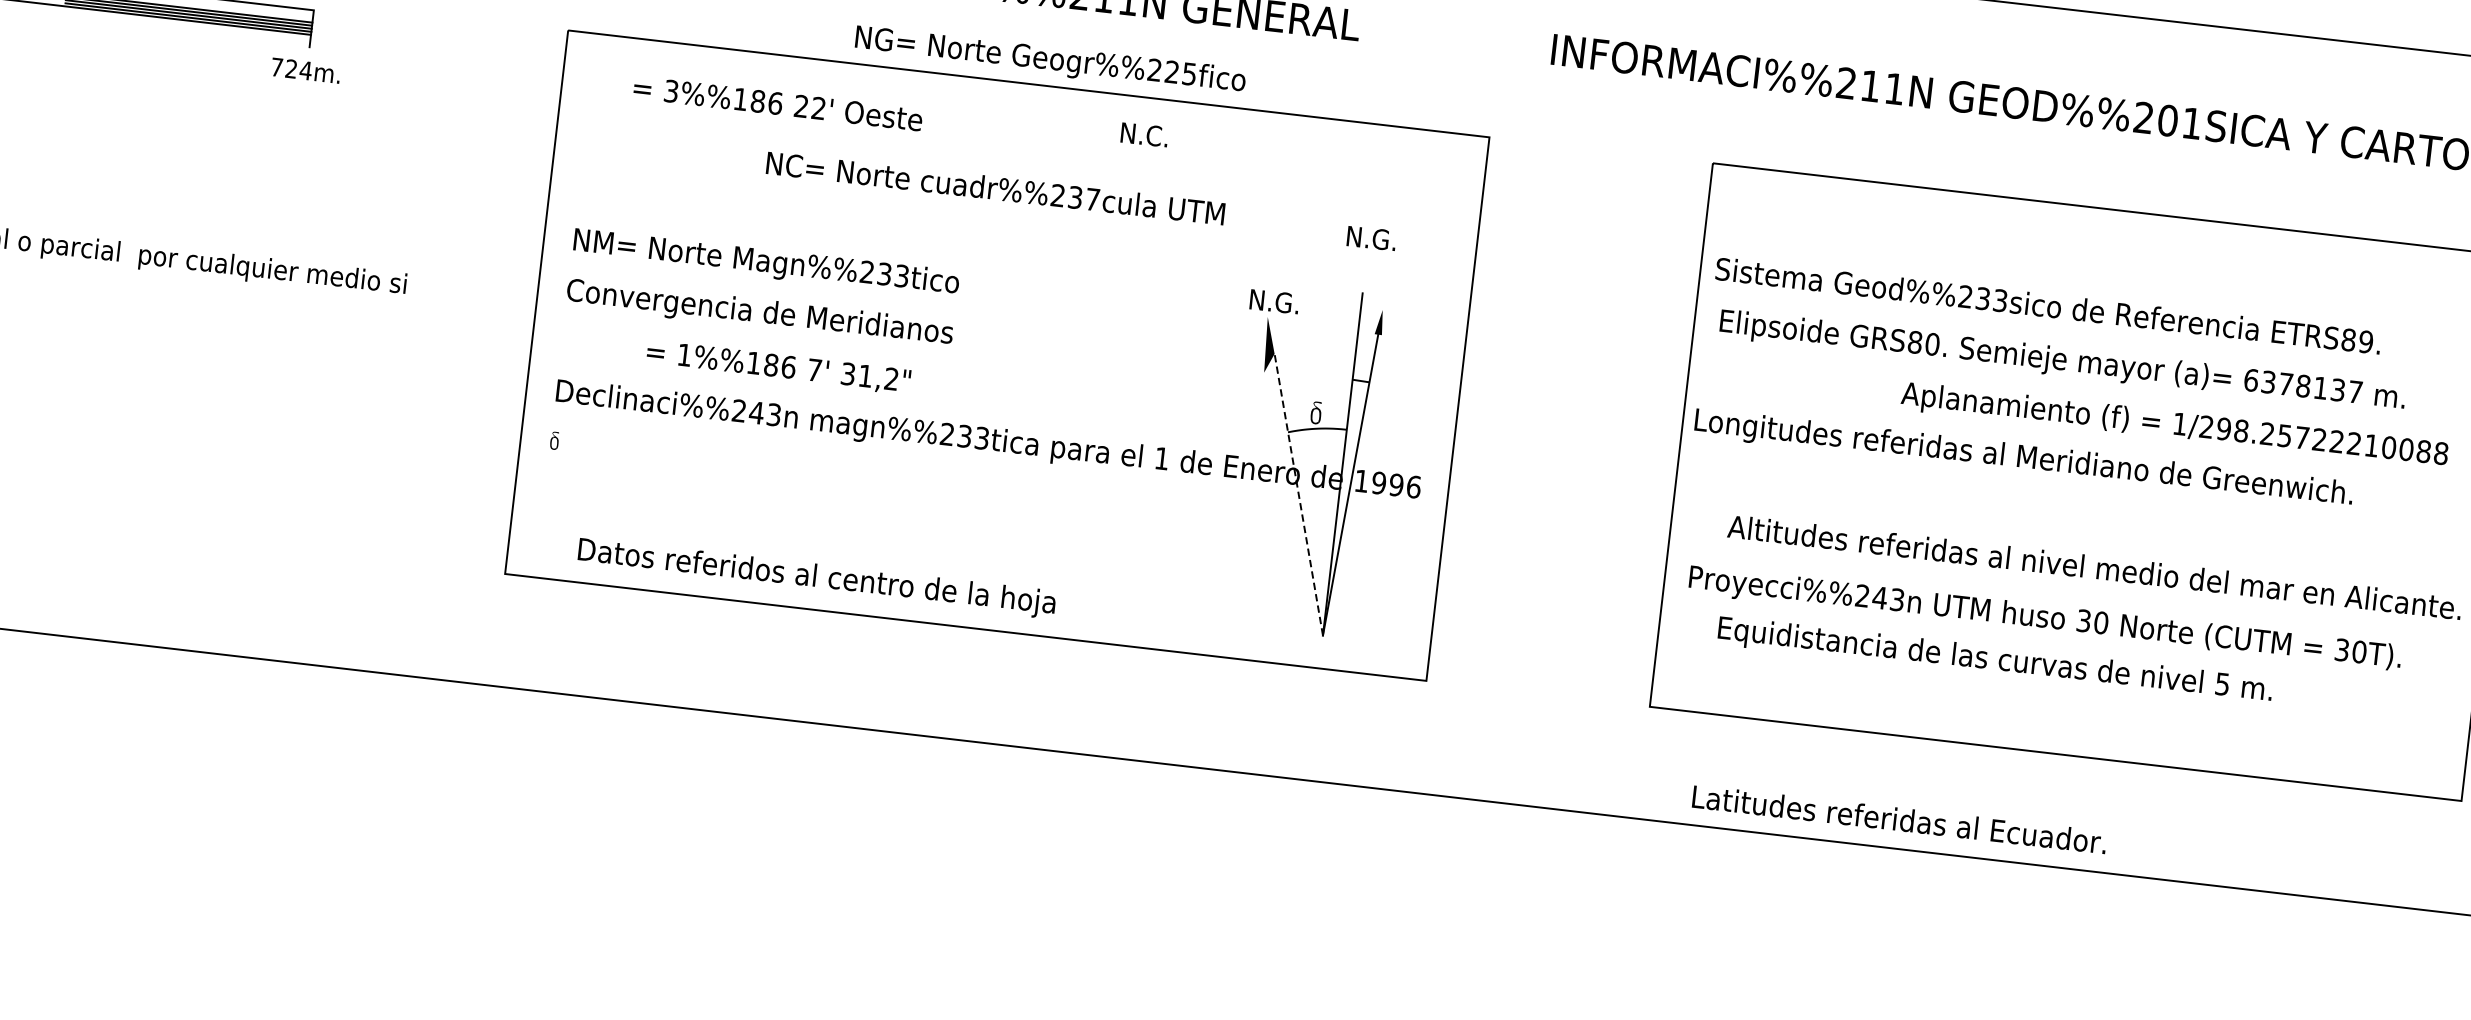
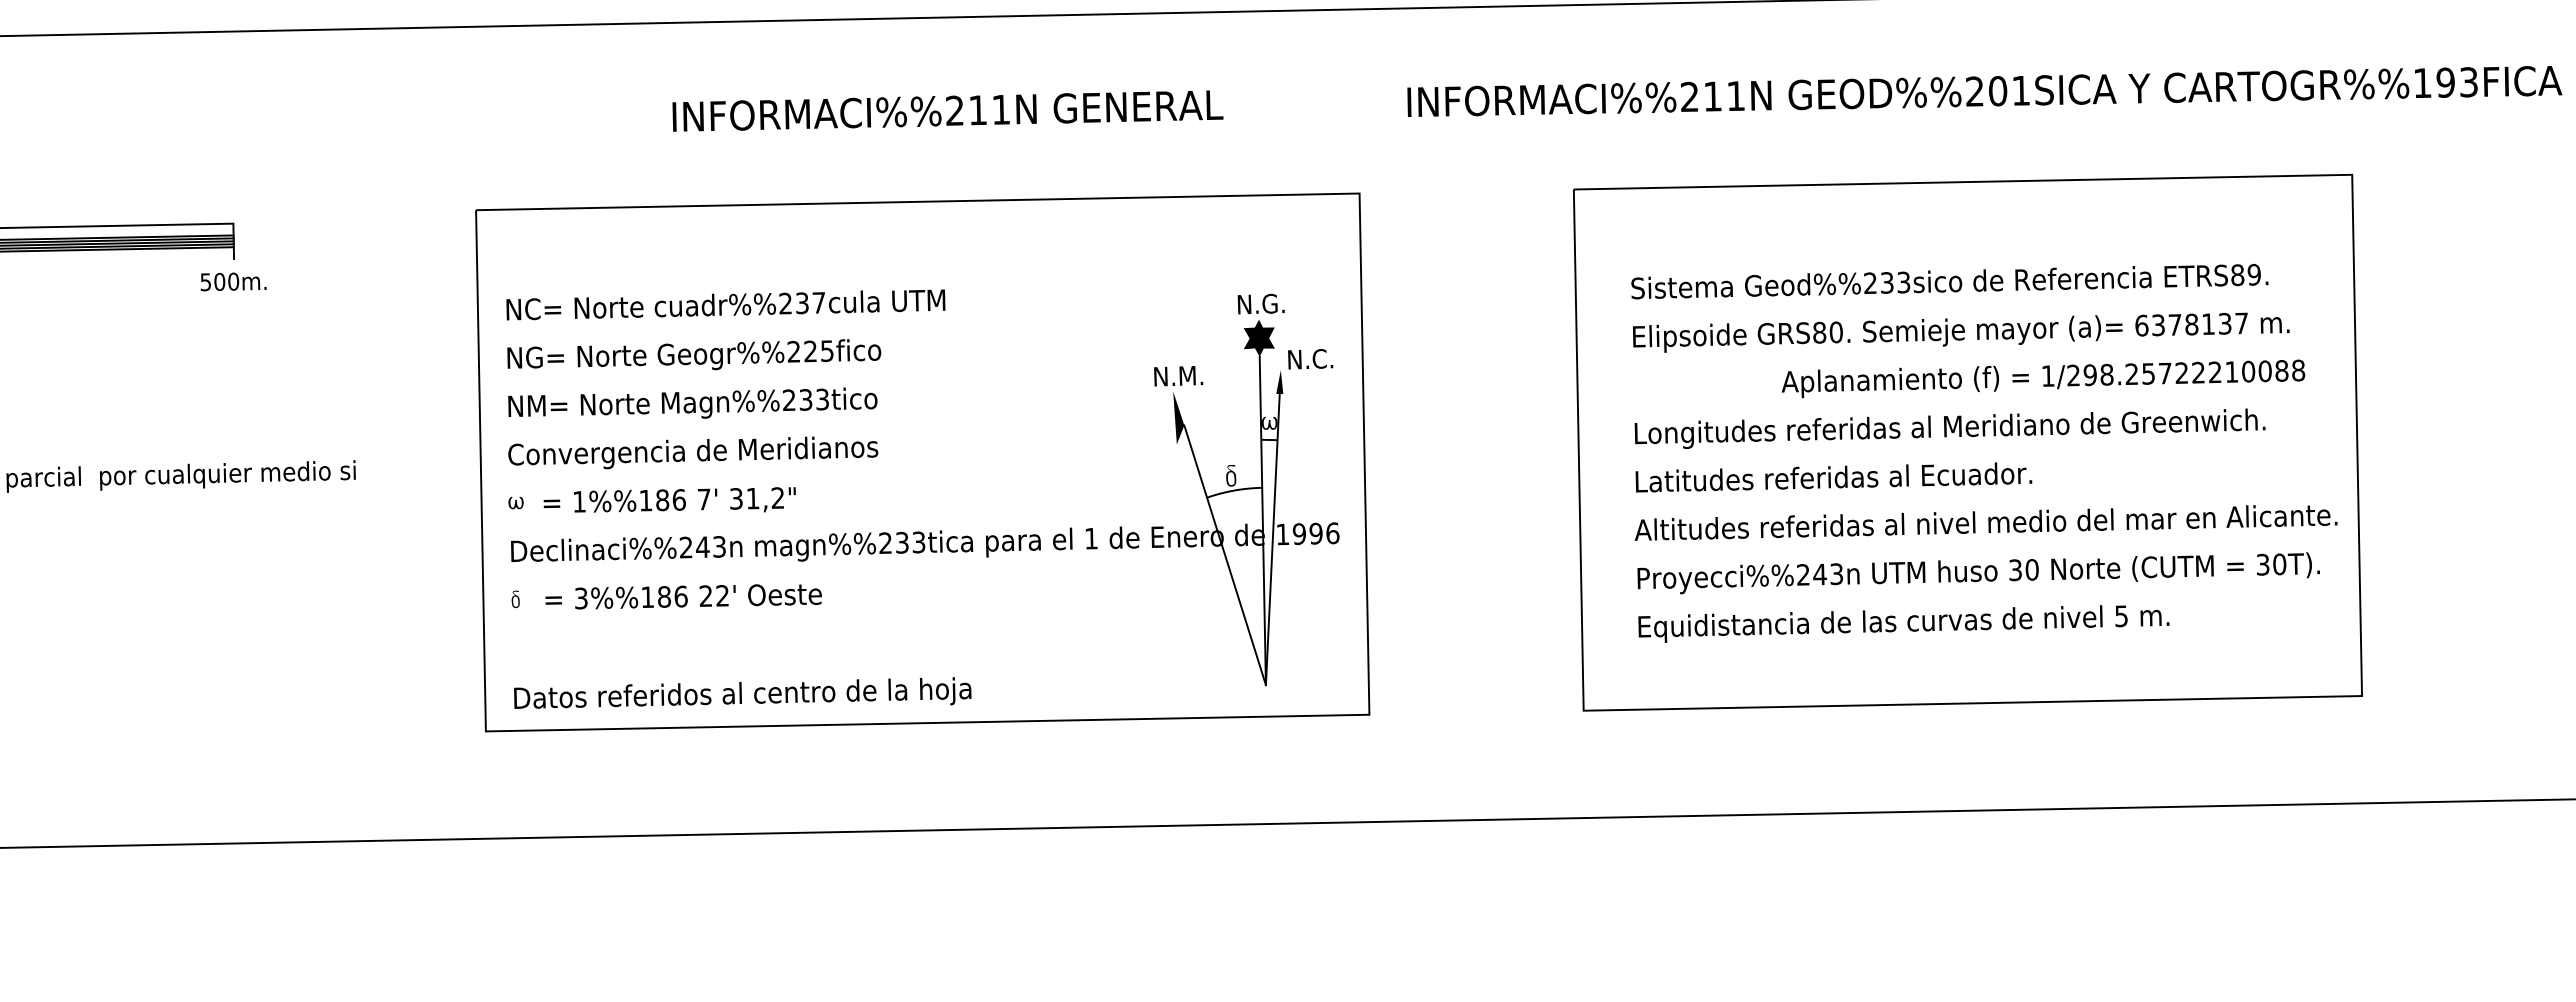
text: (1050, 58) -> (694, 354), moved
text: (291, 68) -> (219, 281), 724m. -> 500m.
text: (777, 103) -> (683, 596), moved
text: (1144, 135) -> (1310, 359), moved
text: (995, 188) -> (725, 304), moved
fill: (1364, 272) -> (1258, 337), added
text: (1288, 302) -> (1190, 375), N.G. -> N.M.
text: (2048, 306) -> (1949, 281), moved
fill: (568, 340) -> (515, 502), added
fill: (1363, 362) -> (1269, 422), added
text: (2062, 362) -> (1961, 332), moved
text: (778, 365) -> (669, 499), moved
text: (2023, 458) -> (1949, 428), moved
line: (1298, 493) -> (1224, 554), dashed -> solid
text: (817, 574) -> (742, 692), moved
text: (2044, 619) -> (1978, 573), moved
text: (1899, 819) -> (1833, 477), moved

